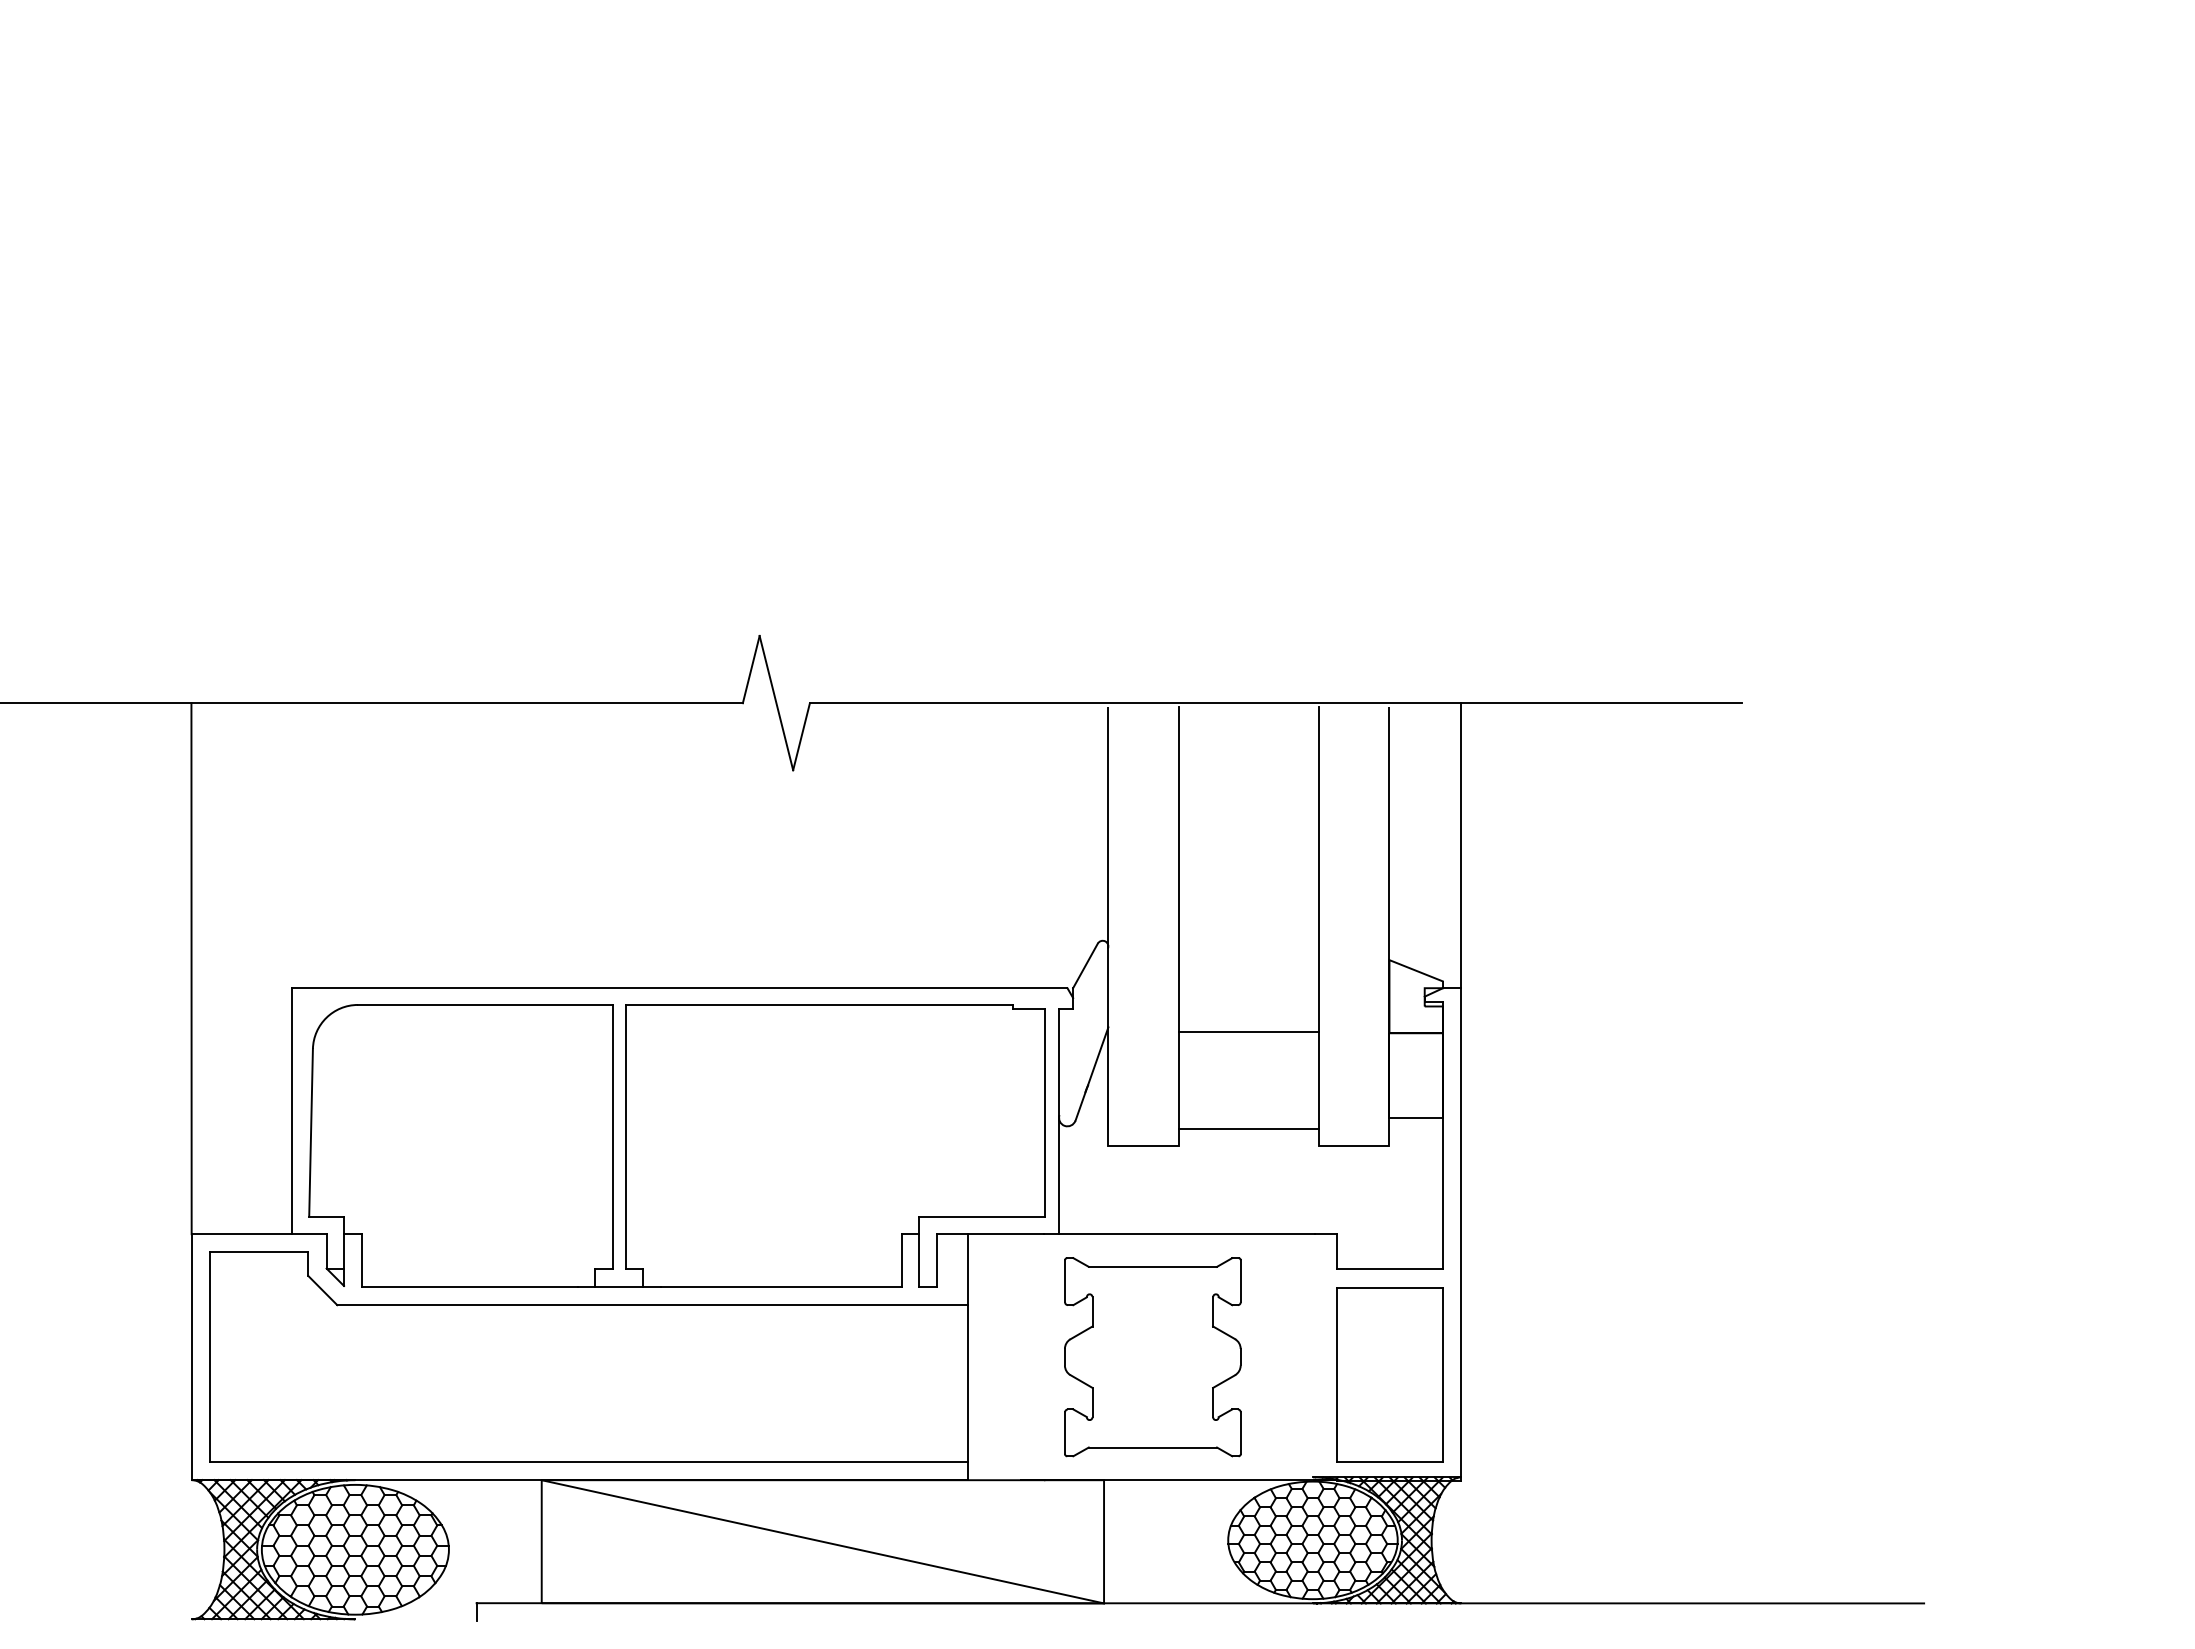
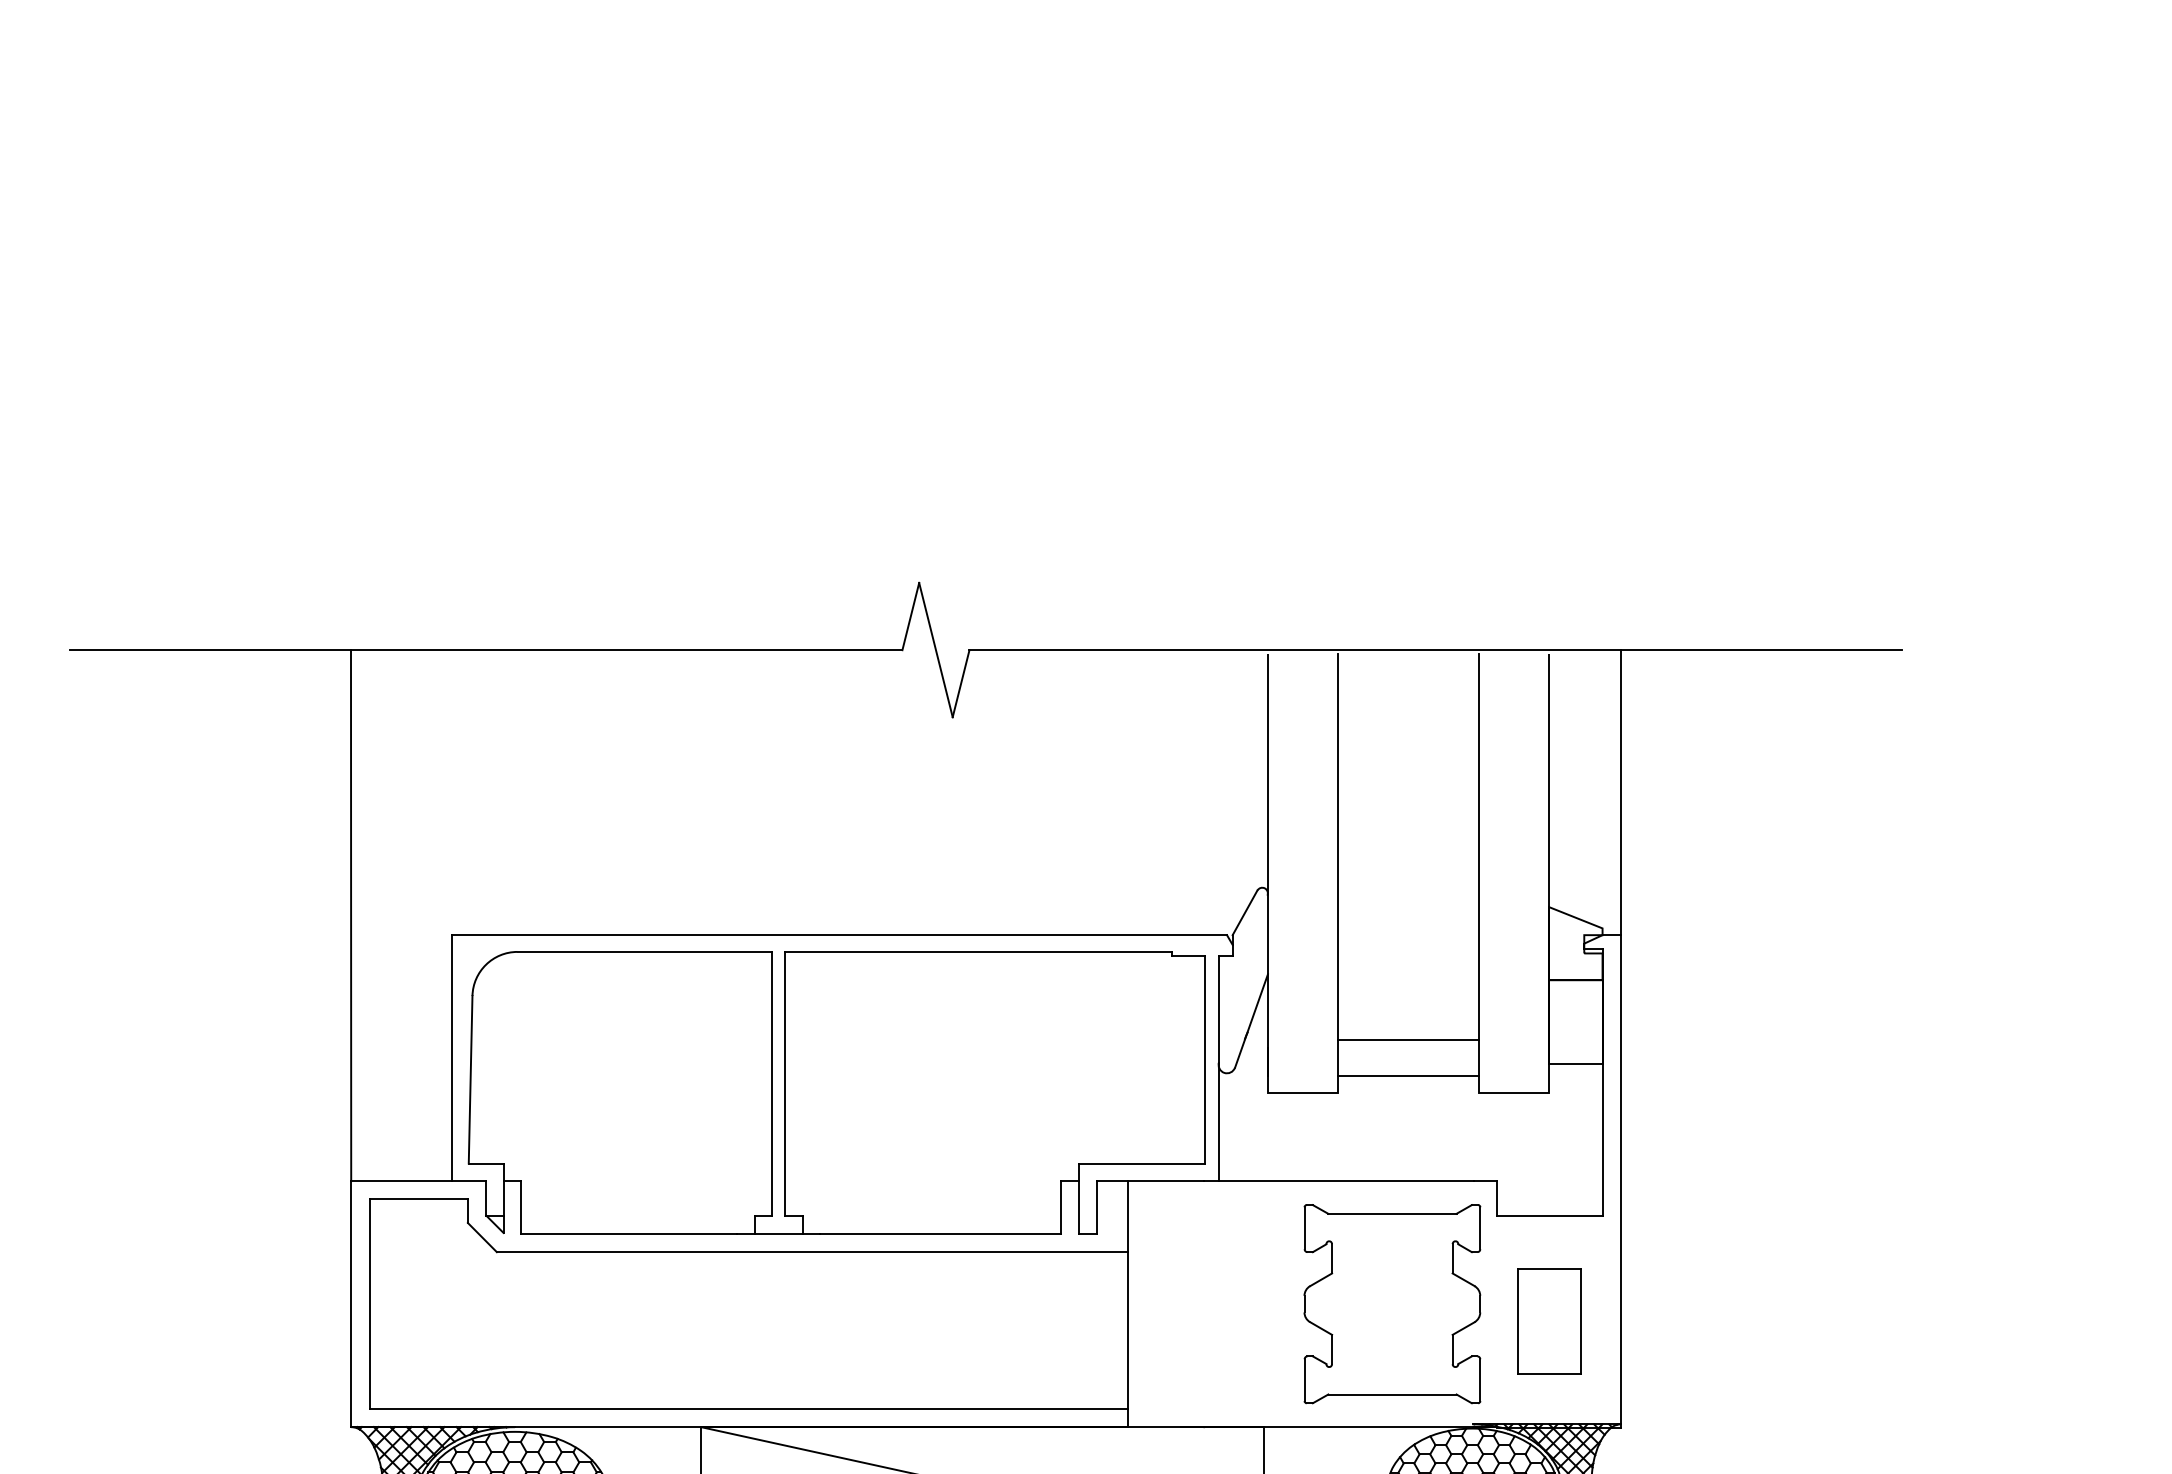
line: (1248, 1032) -> (1408, 1040), moved
part: (1152, 1357) -> (1392, 1304), moved
part: (1389, 1374) -> (1549, 1321), size x0.6

